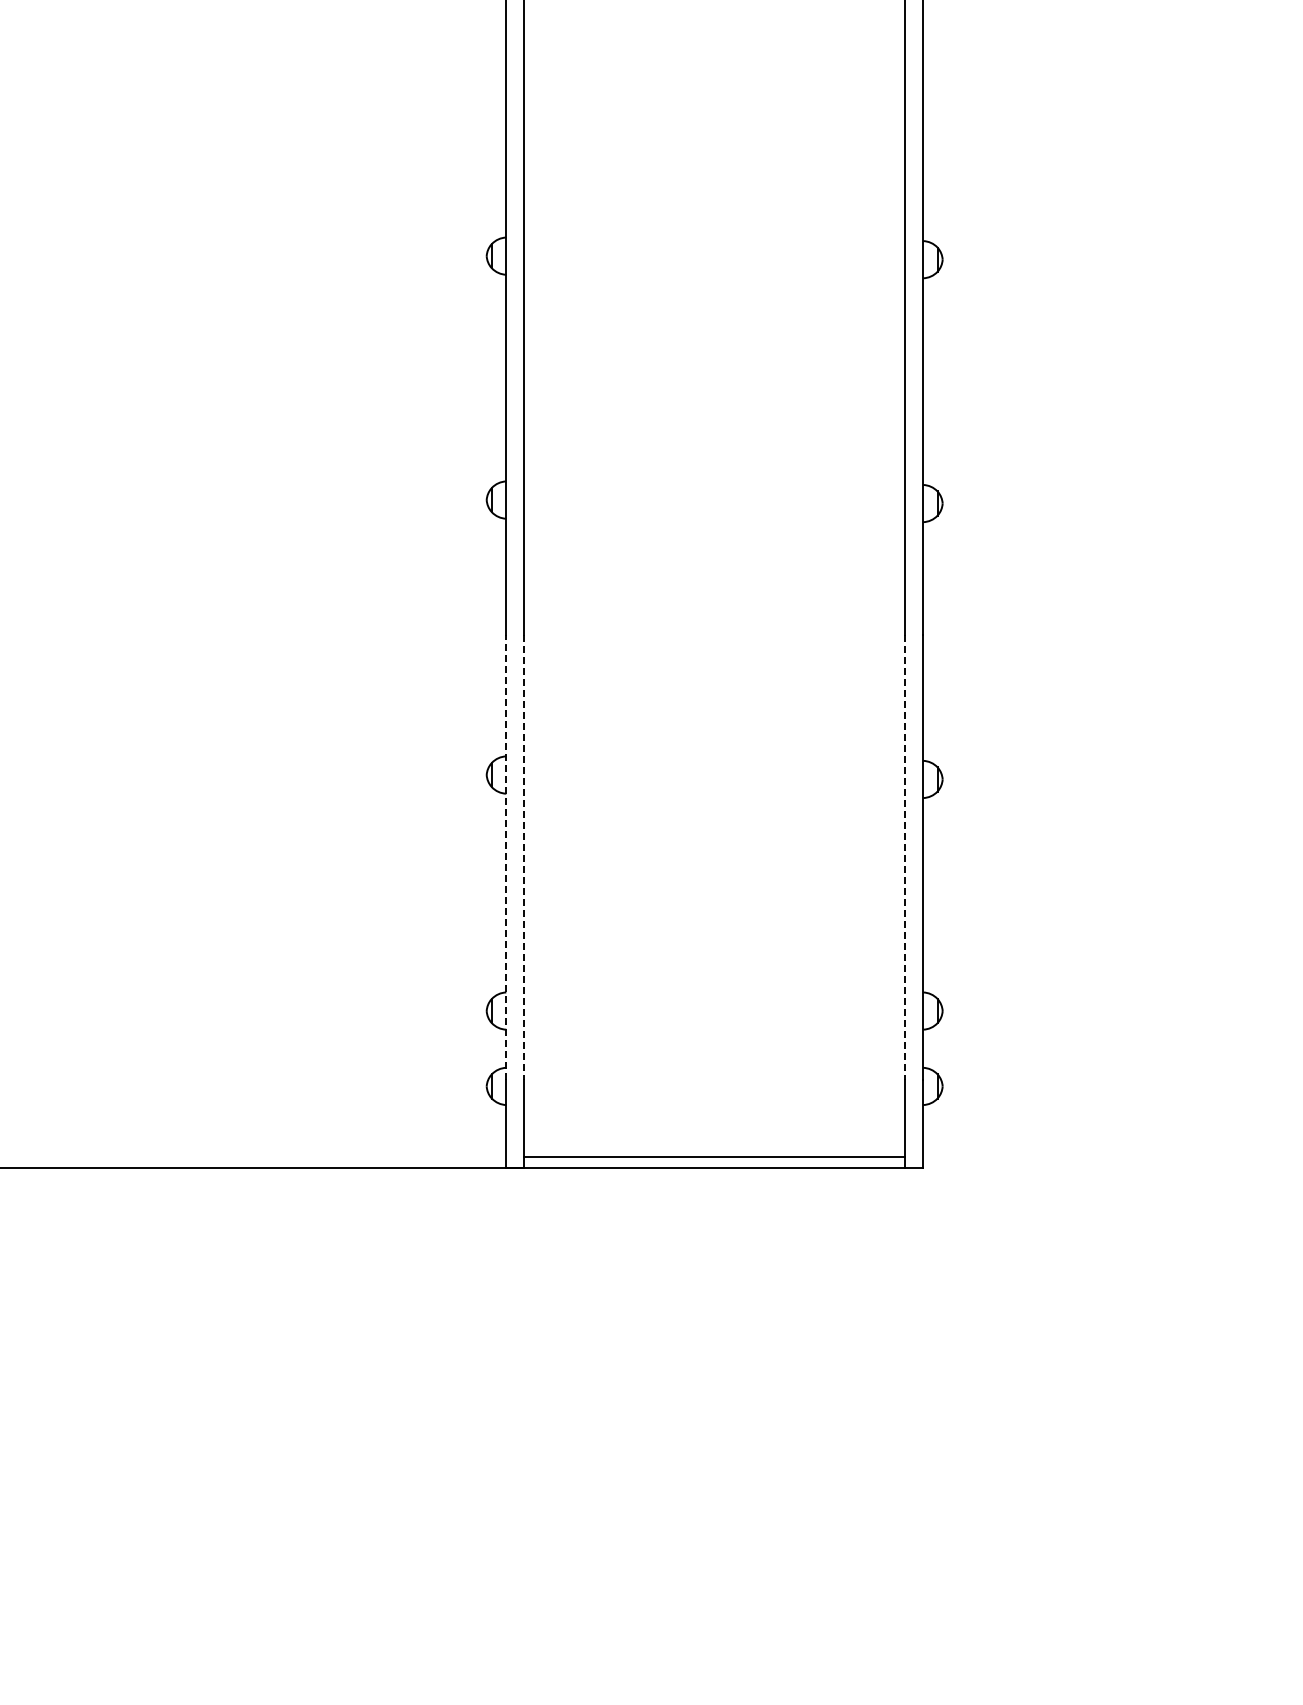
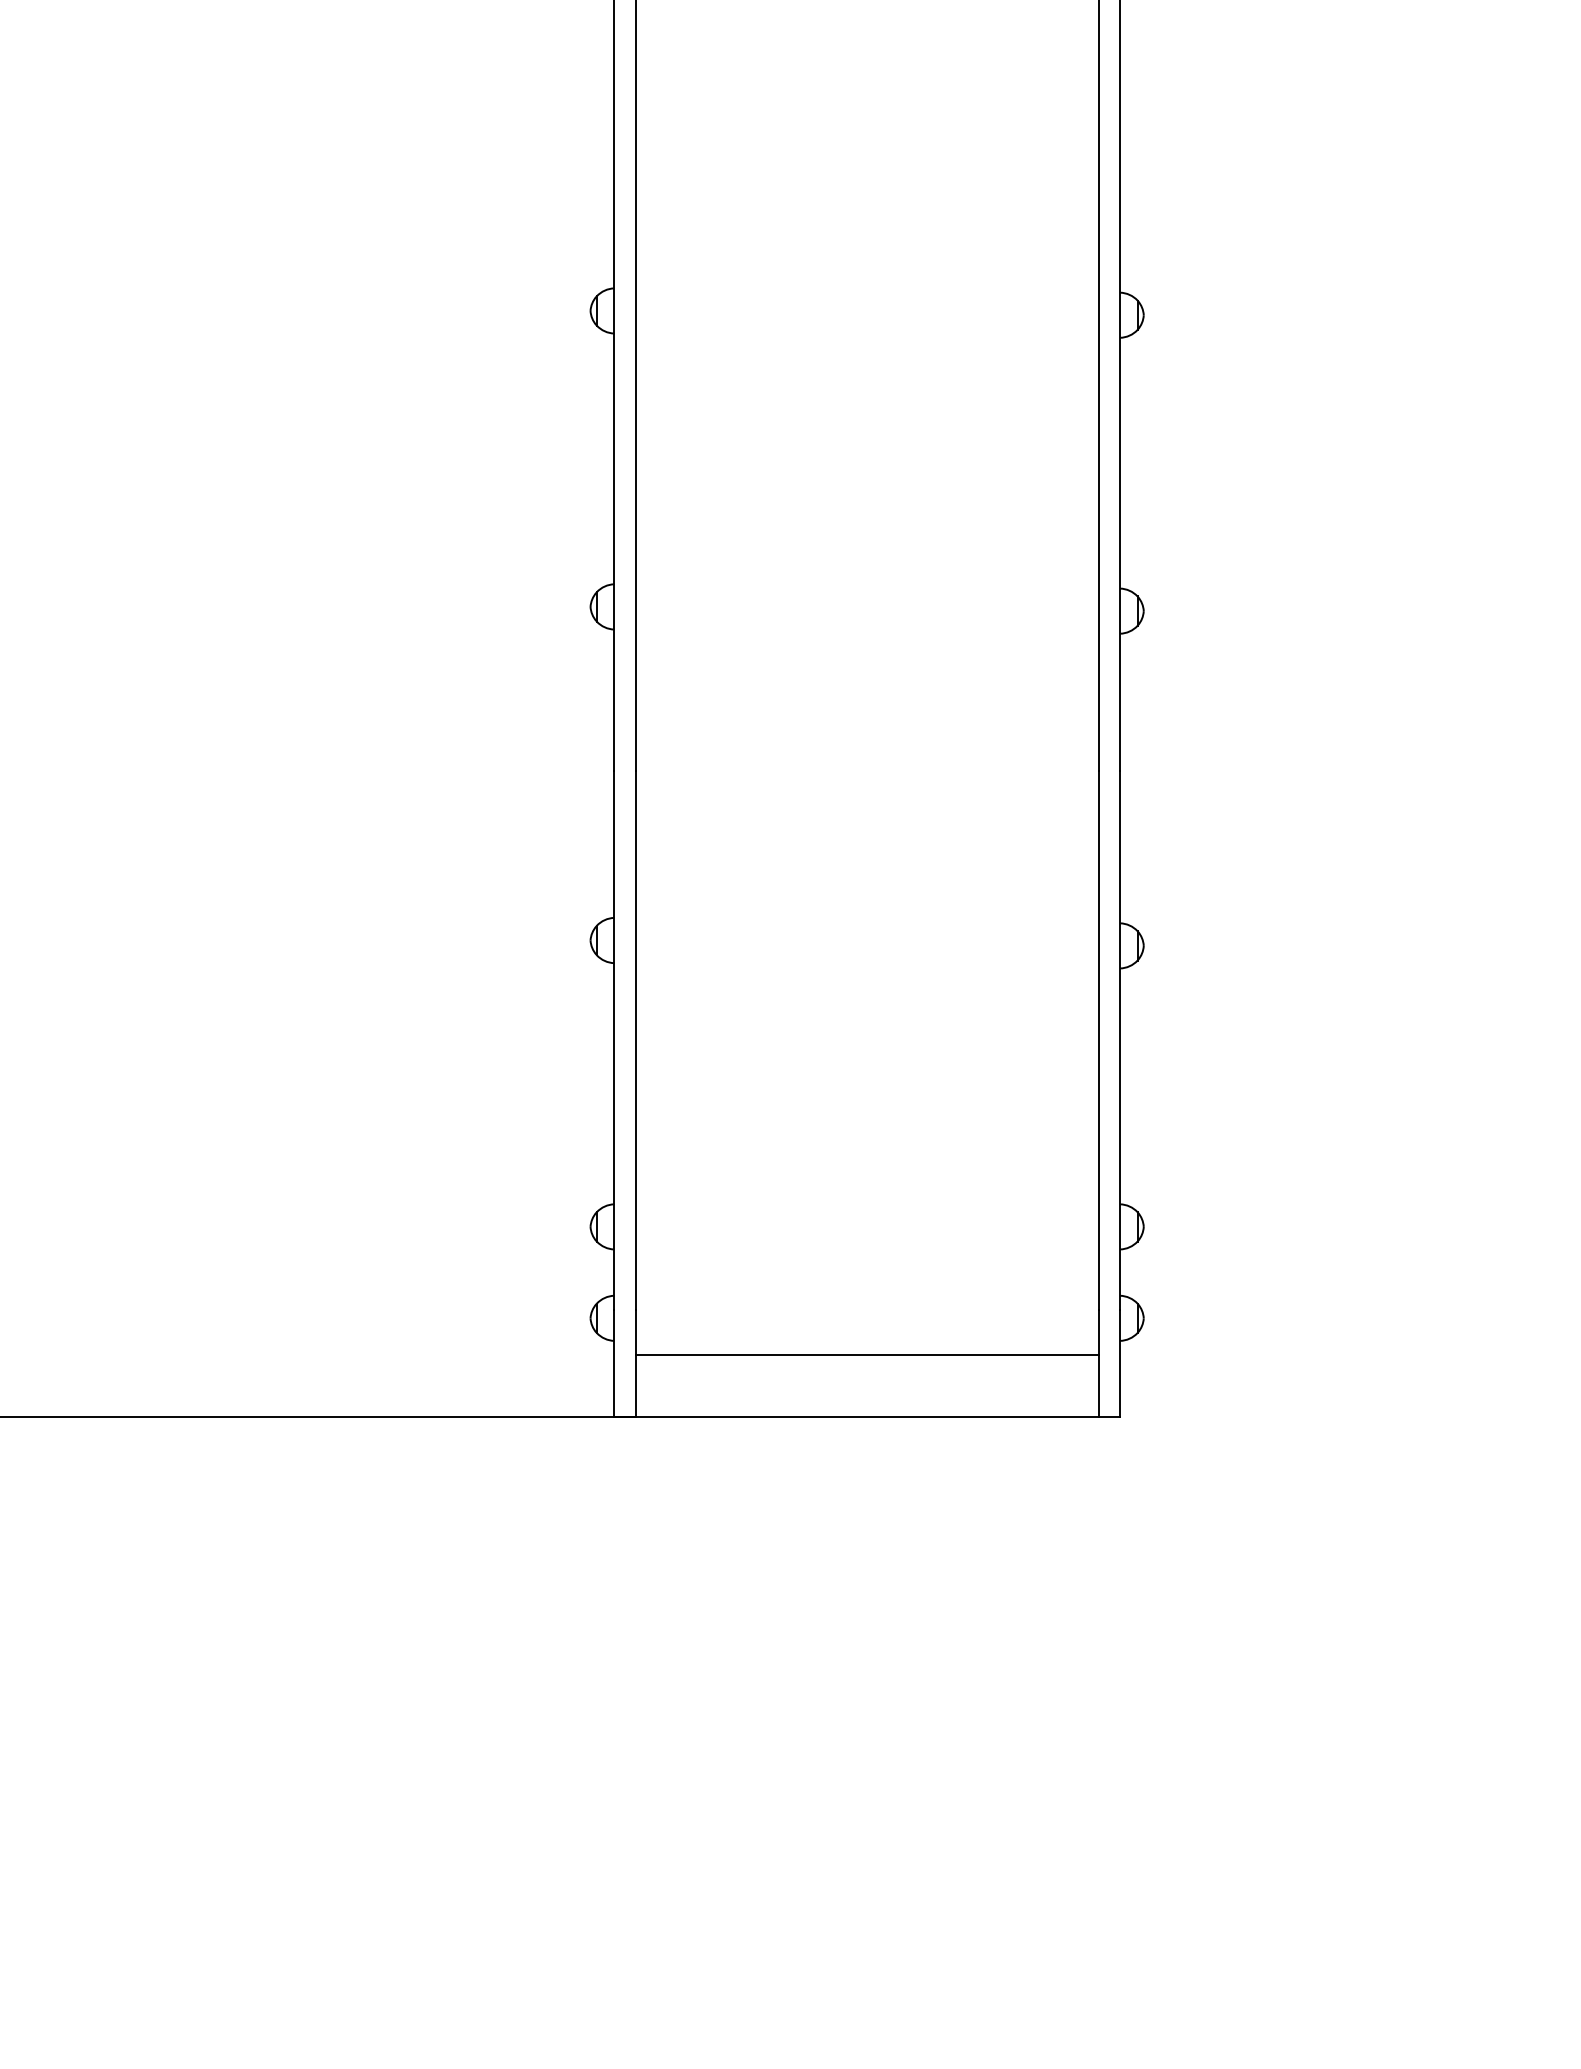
line: (506, 856) -> (614, 1039), dashed -> solid
line: (523, 857) -> (635, 1040), dashed -> solid
line: (905, 857) -> (1098, 1040), dashed -> solid
line: (714, 1157) -> (866, 1354), moved

